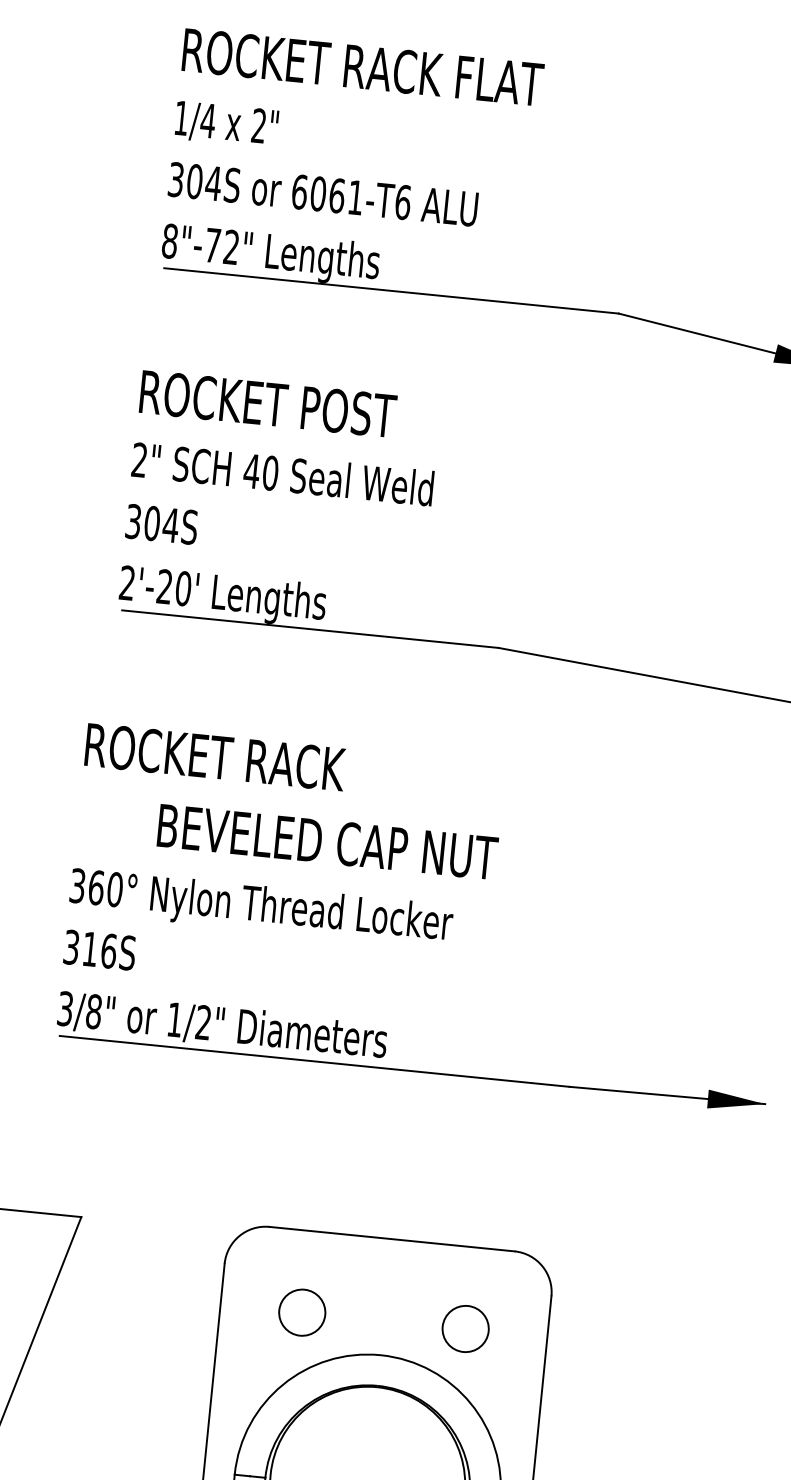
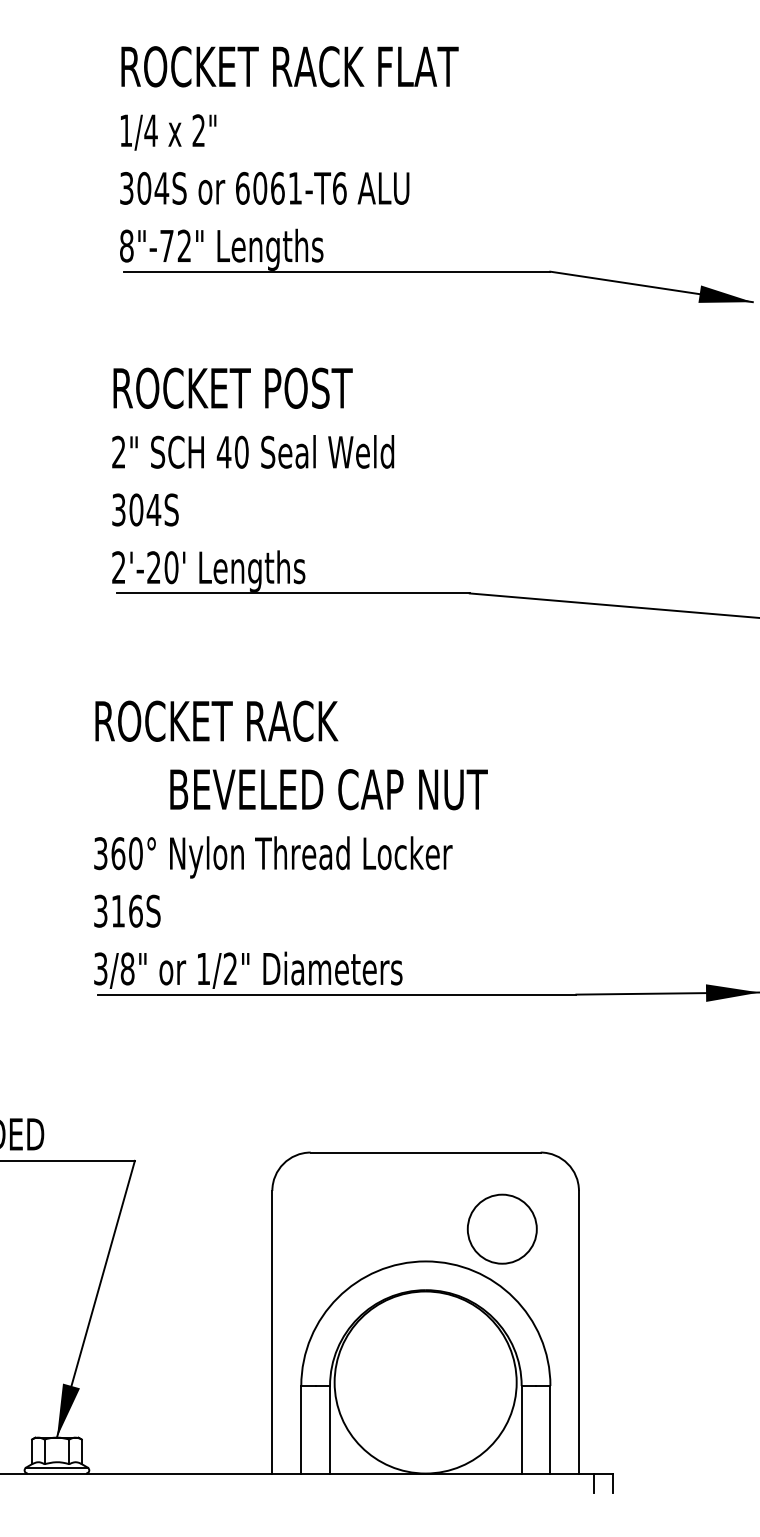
circle: (301, 1311) -> (348, 1228), removed
circle: (464, 1328) -> (501, 1228), size x1.6

